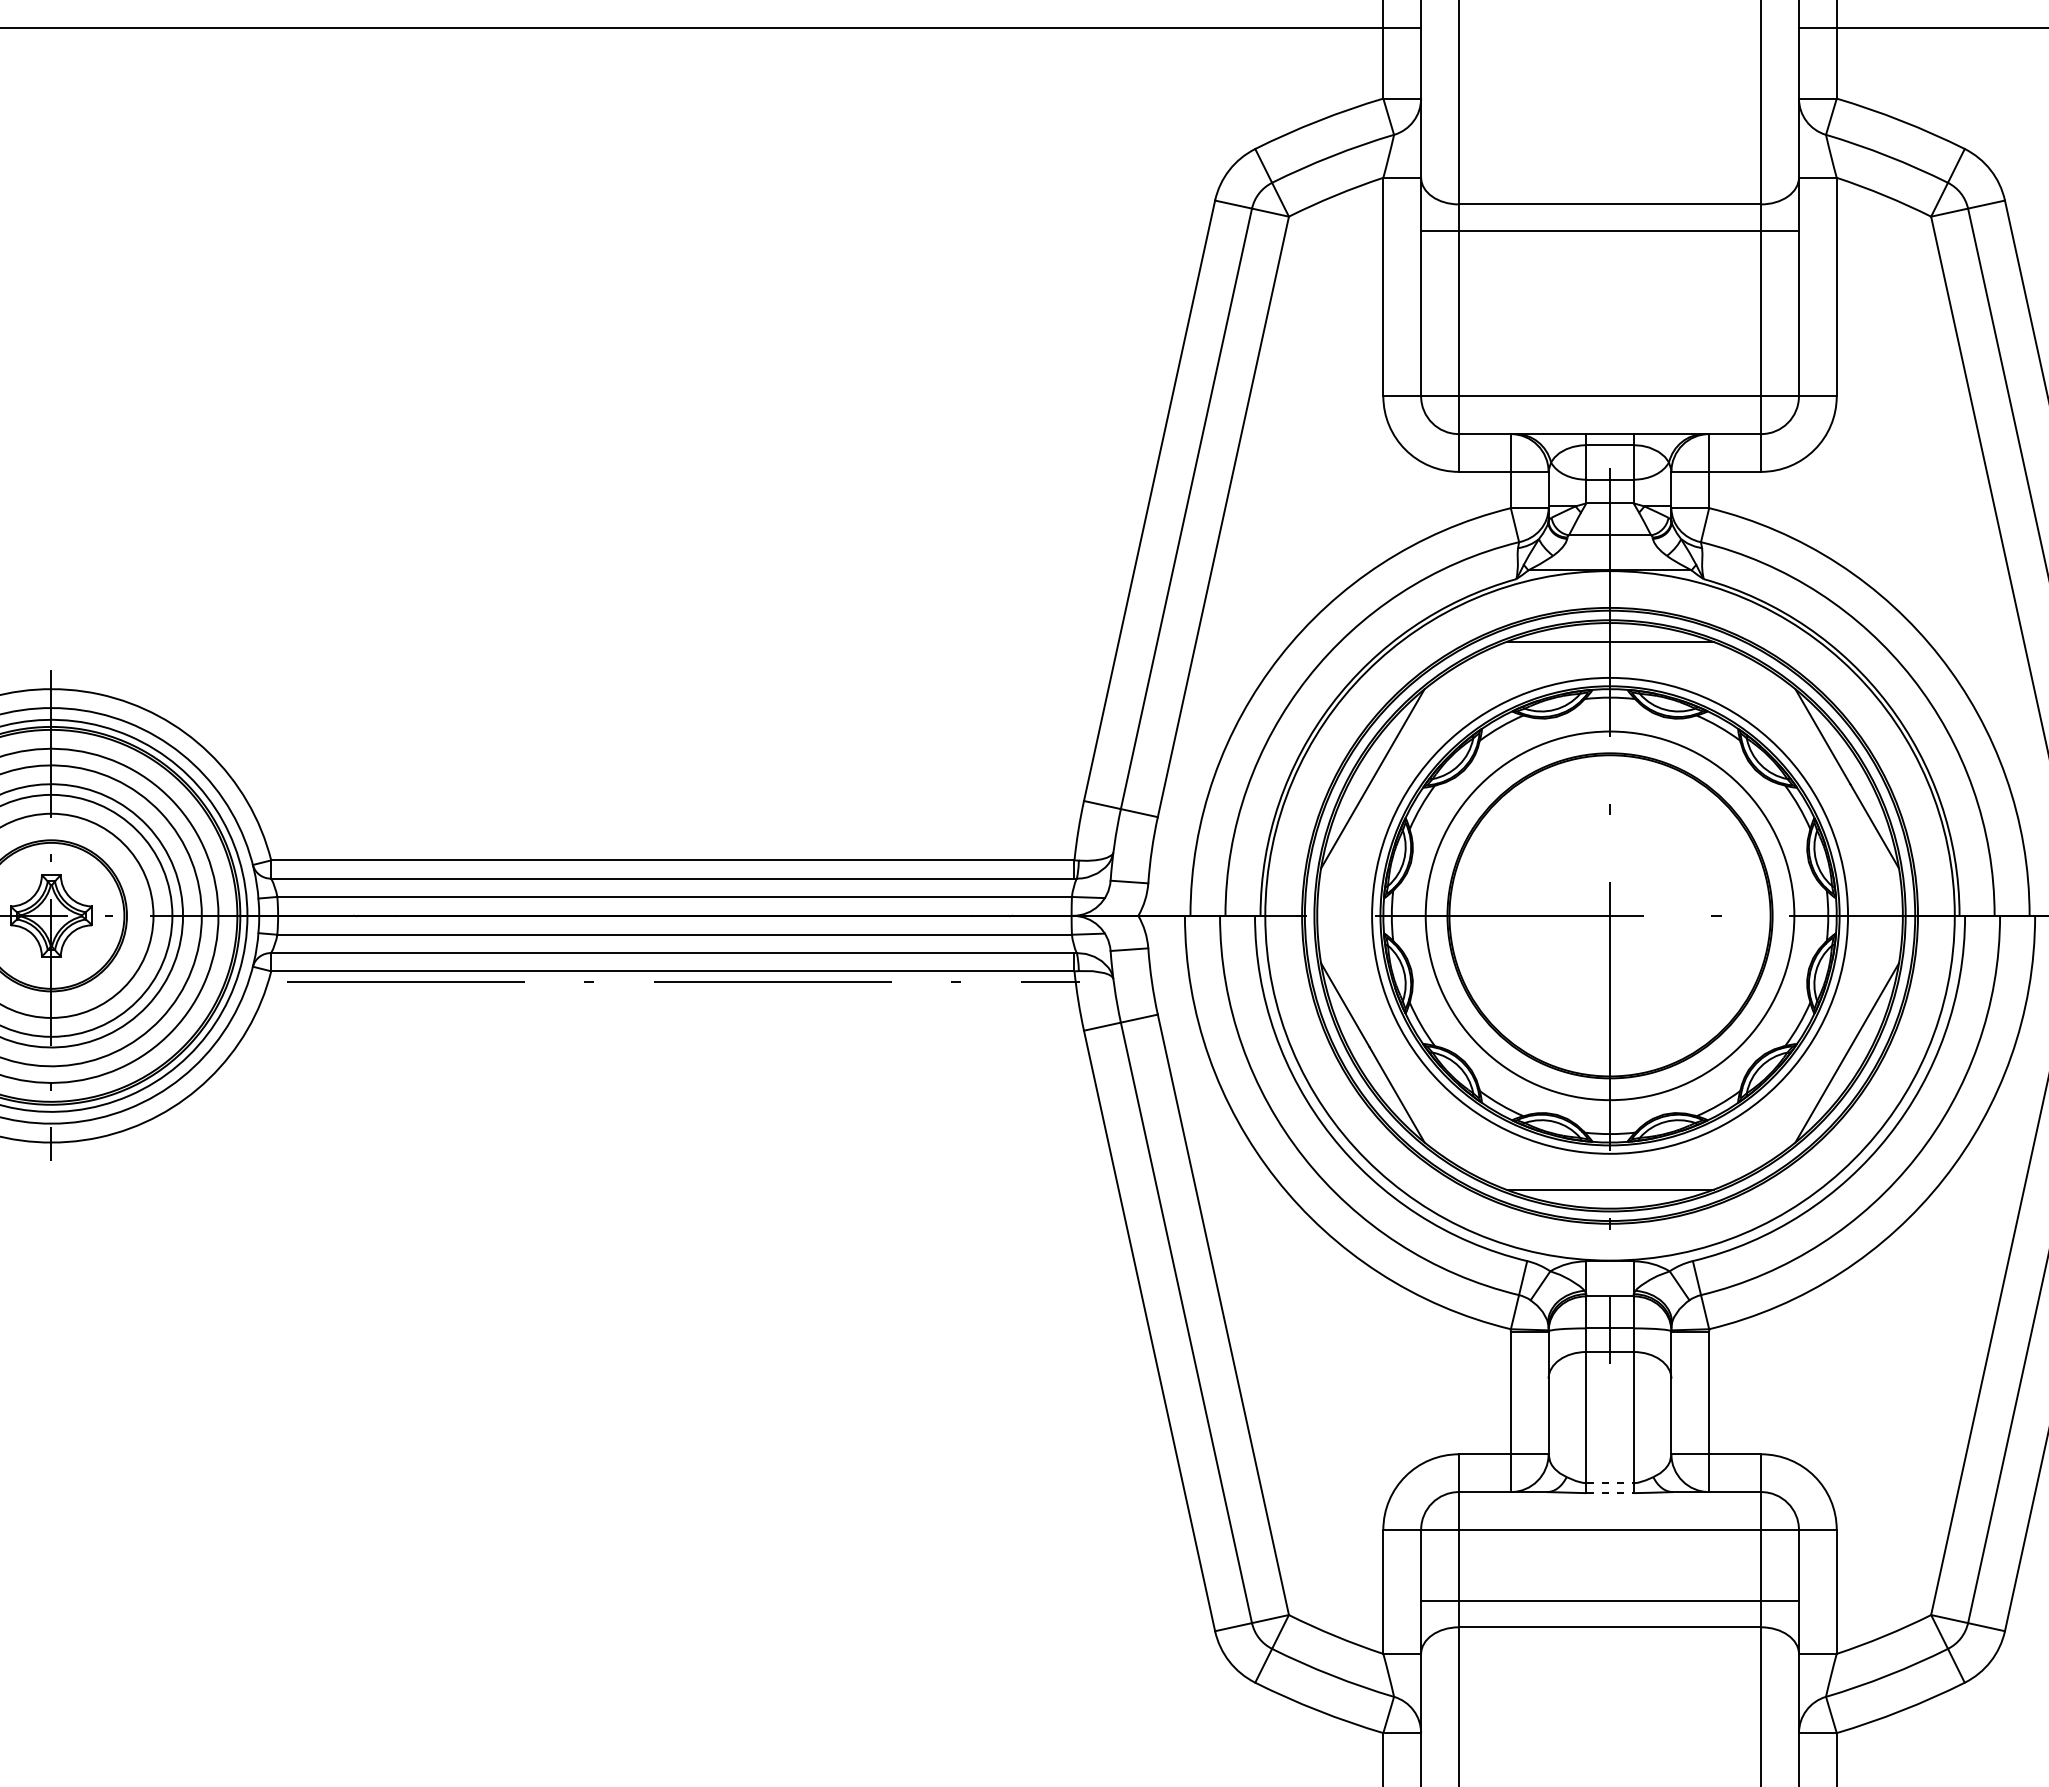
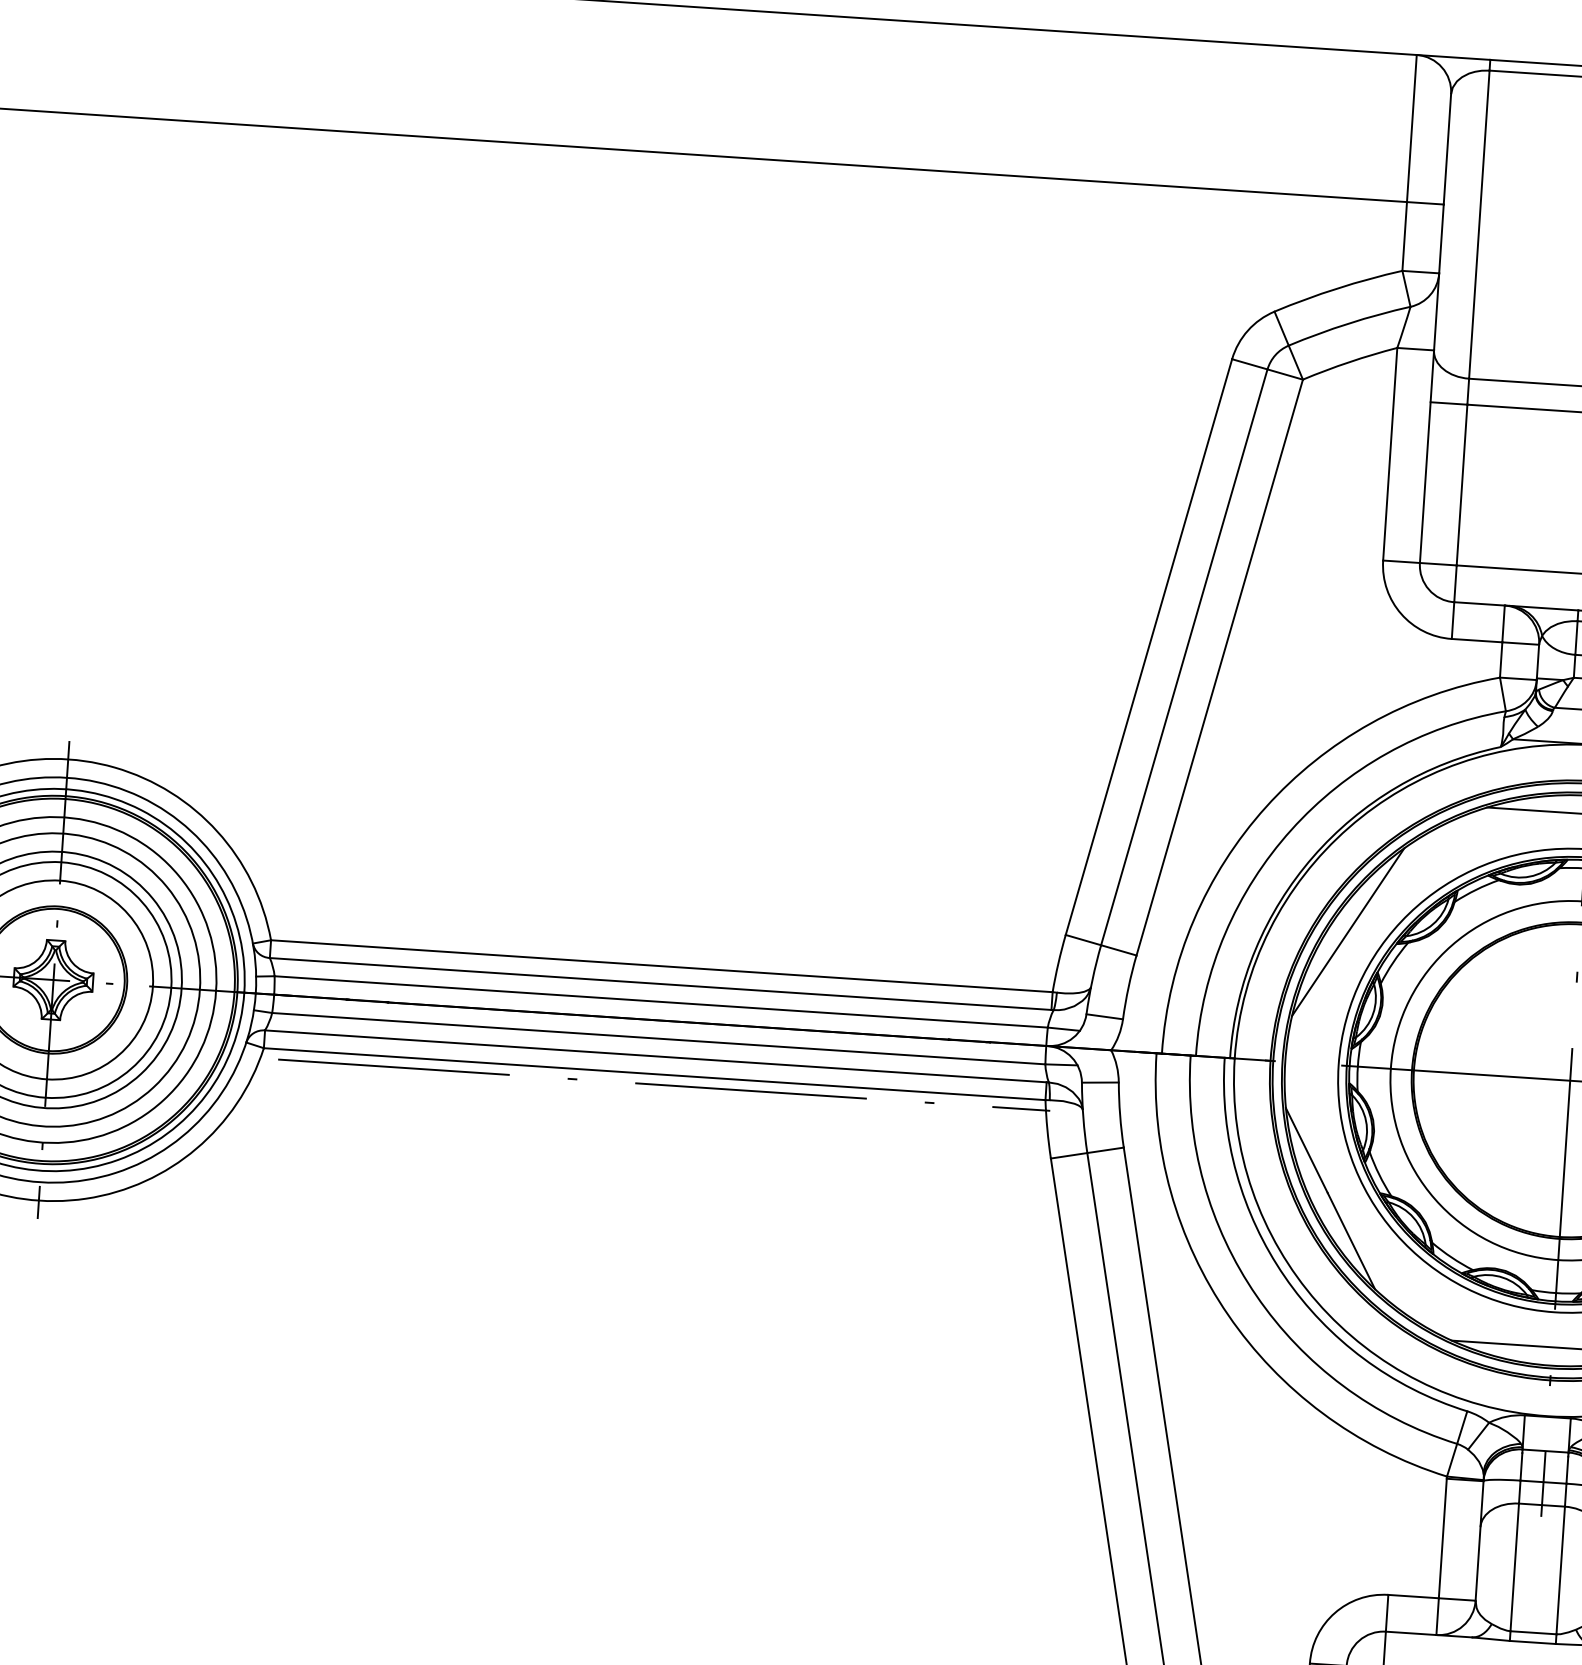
line: (1610, 1483) -> (1533, 1633), dashed -> solid
line: (1610, 1493) -> (1533, 1642), dashed -> solid

